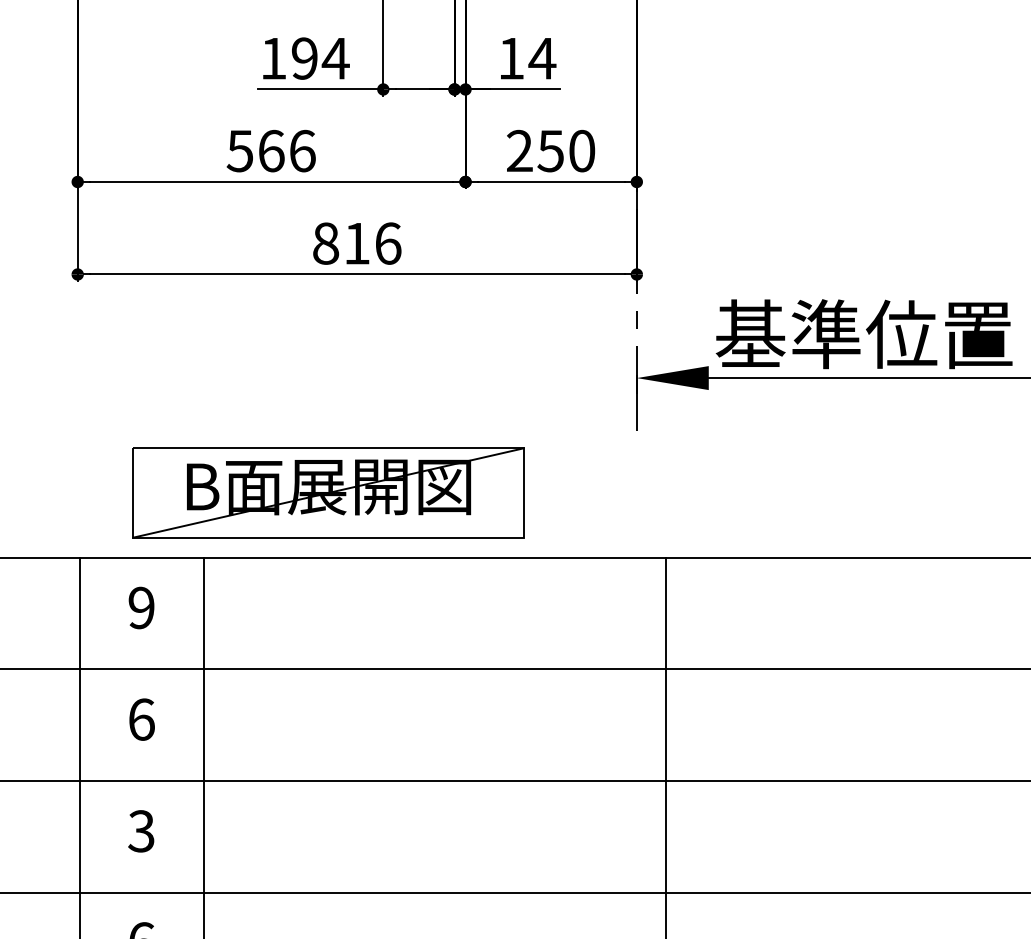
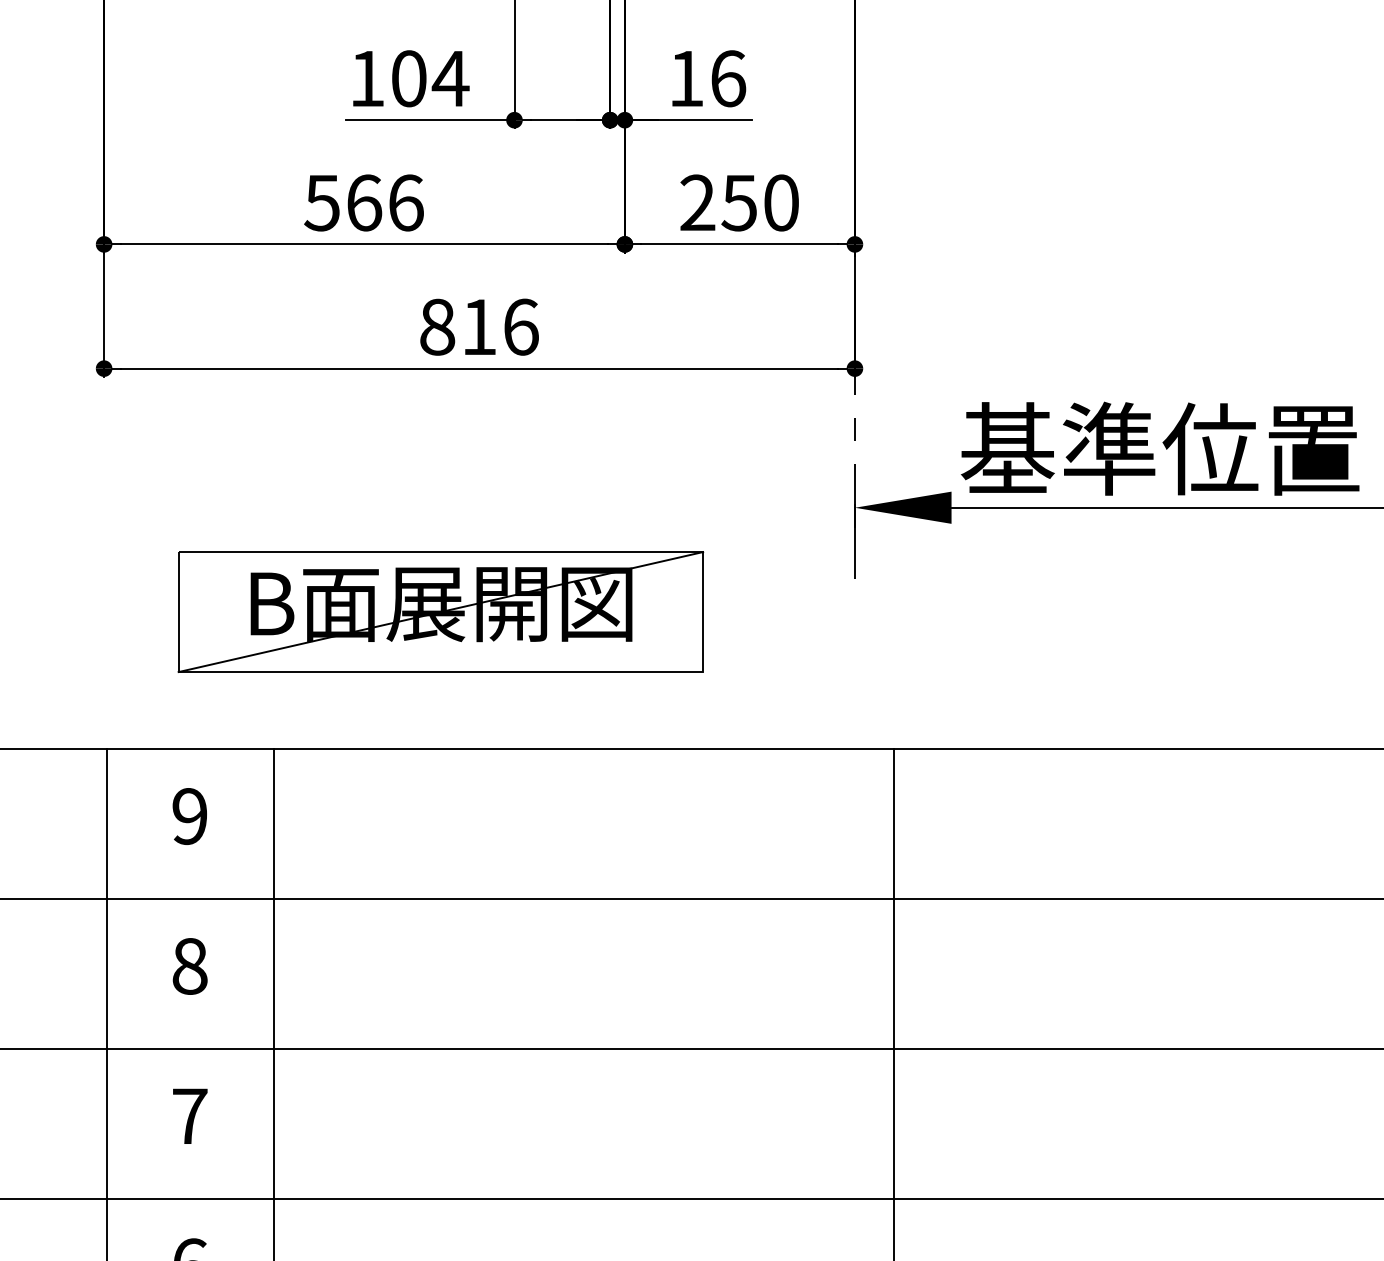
text: (304, 58) -> (408, 78), 194 -> 104
text: (542, 58) -> (728, 78), 14 -> 16
part: (328, 492) -> (440, 611), moved
text: (141, 718) -> (189, 965), 6 -> 8
text: (141, 830) -> (189, 1115), 3 -> 7

